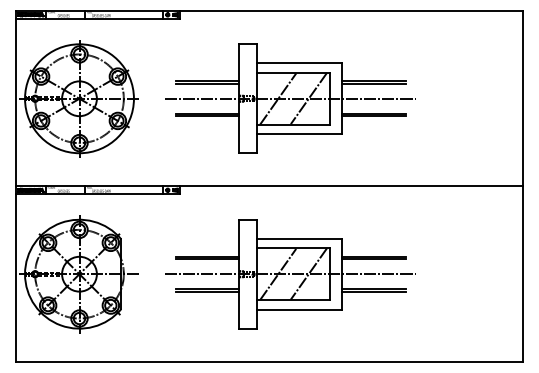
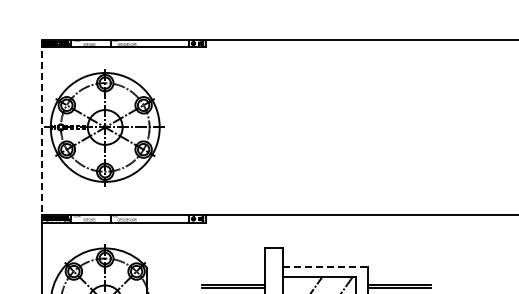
line: (16, 98) -> (42, 127), solid -> dashed
part: (290, 98) -> (316, 127), removed
line: (299, 238) -> (325, 267), solid -> dashed

